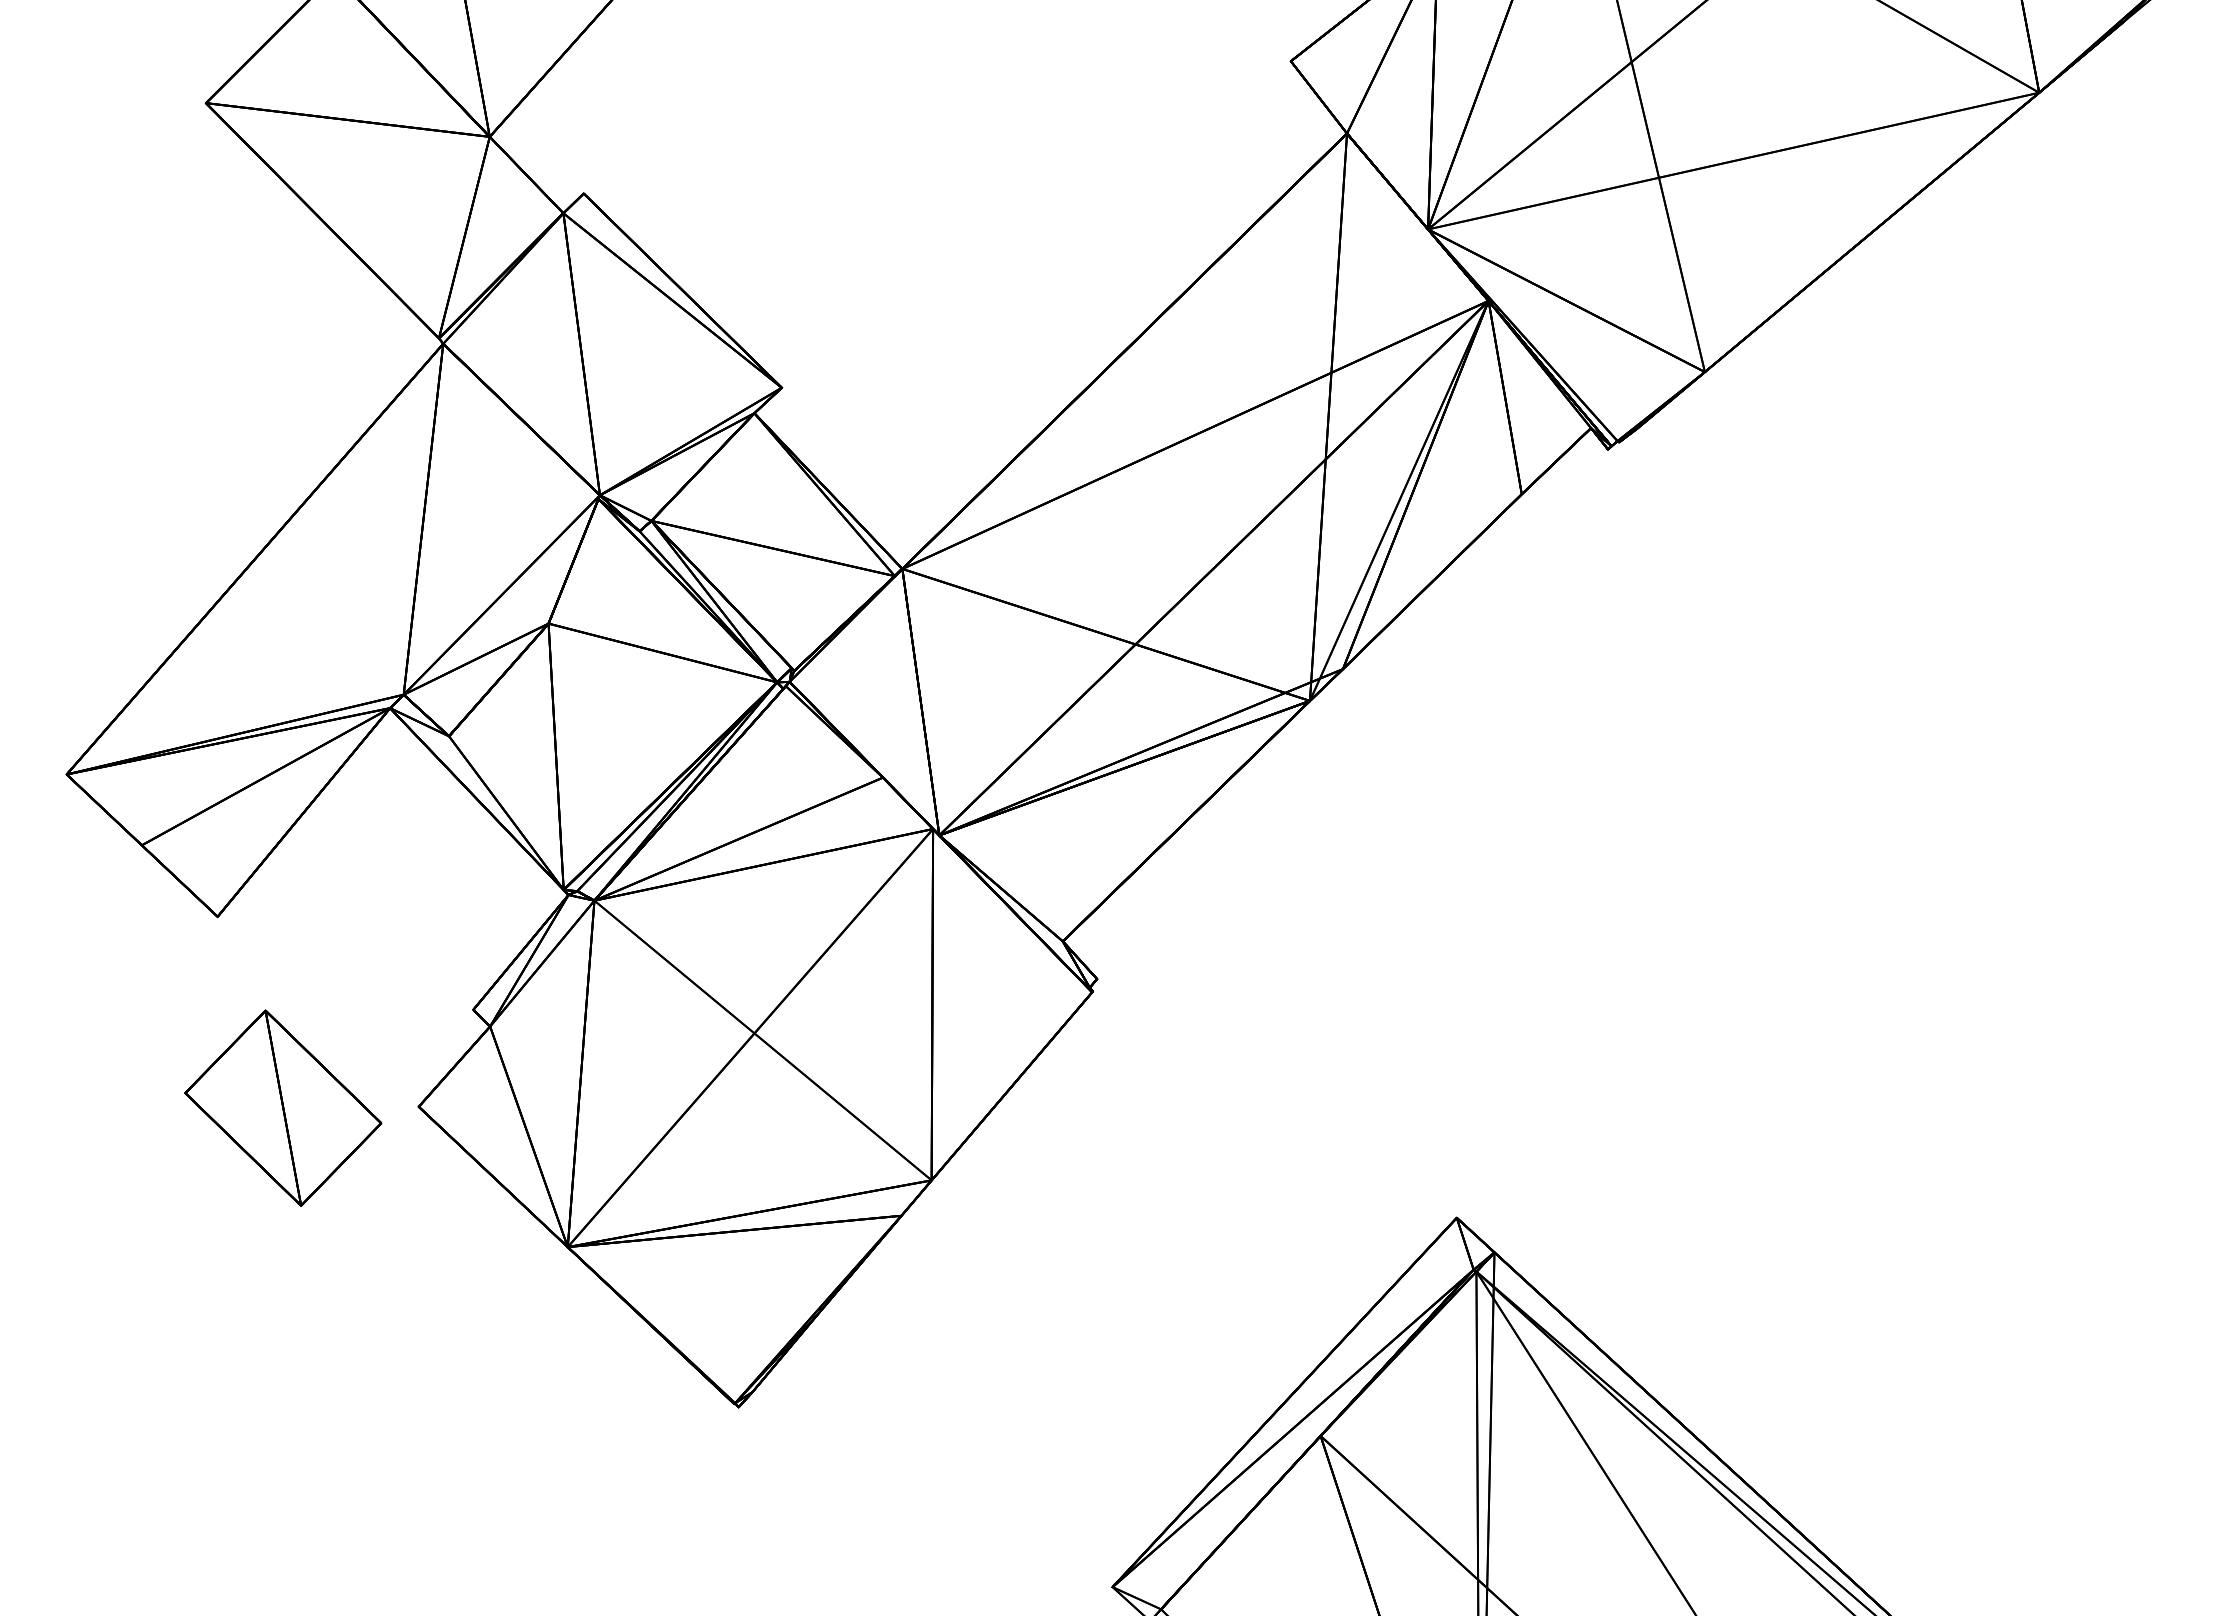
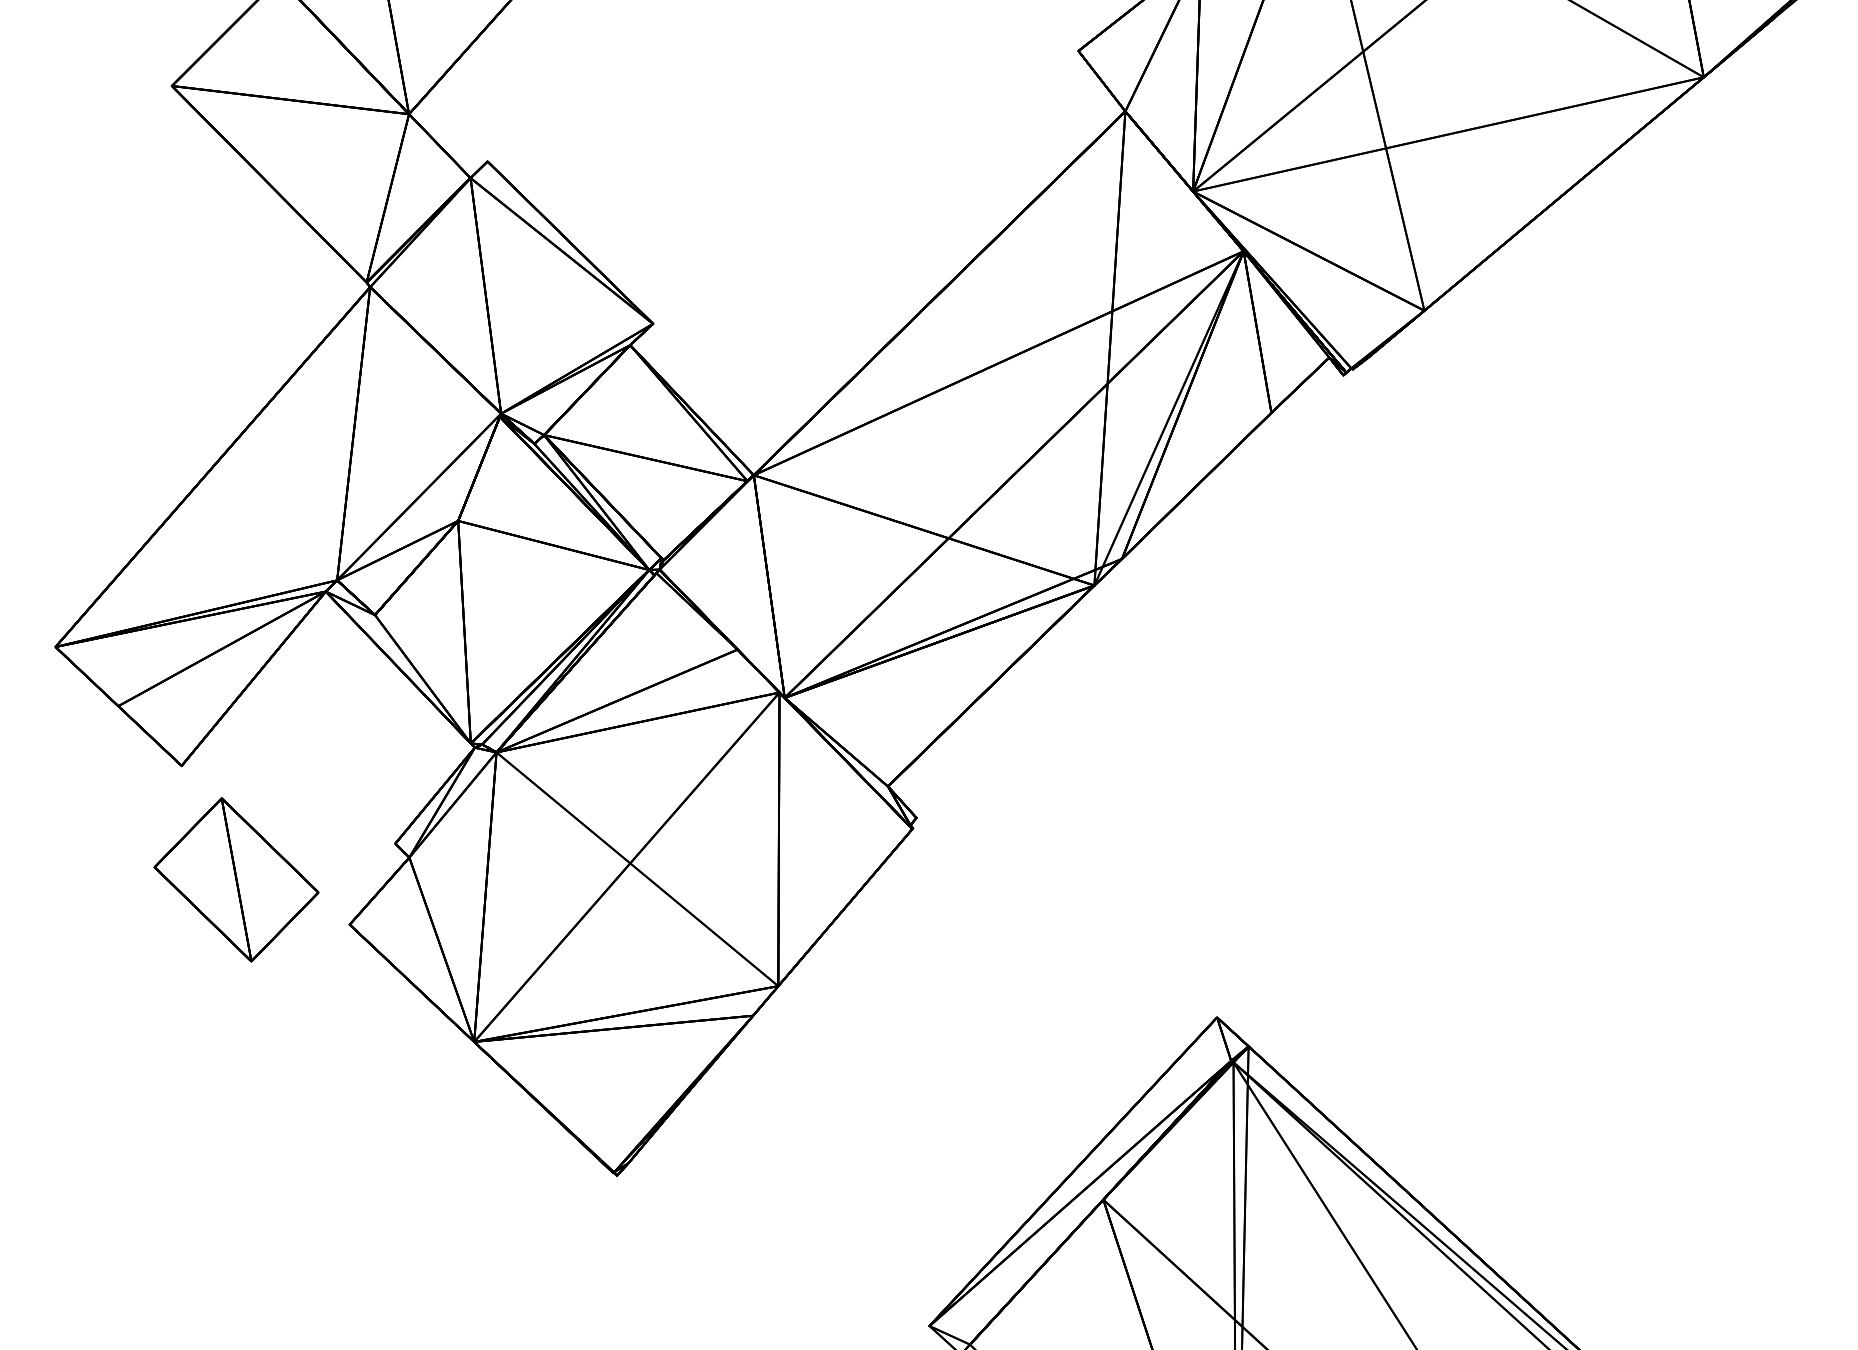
part: (283, 1107) -> (236, 879), moved

